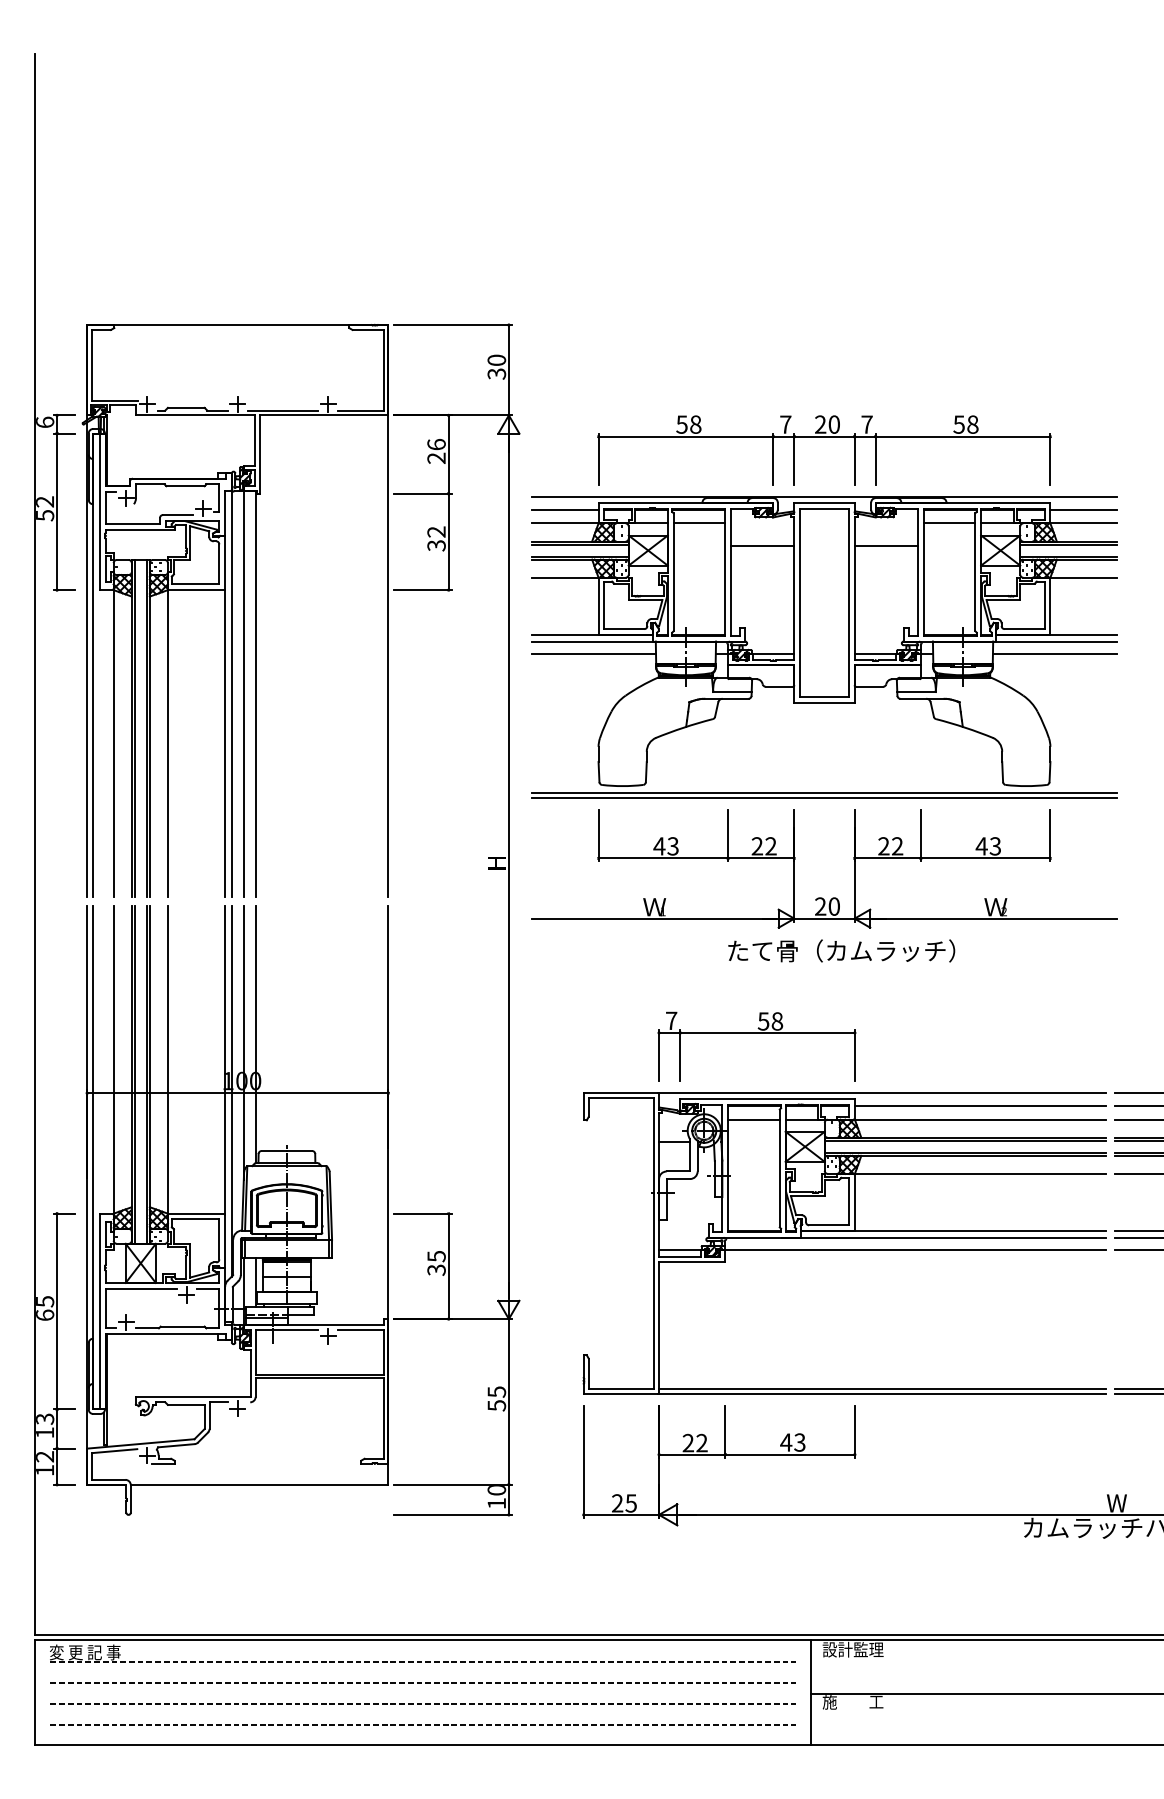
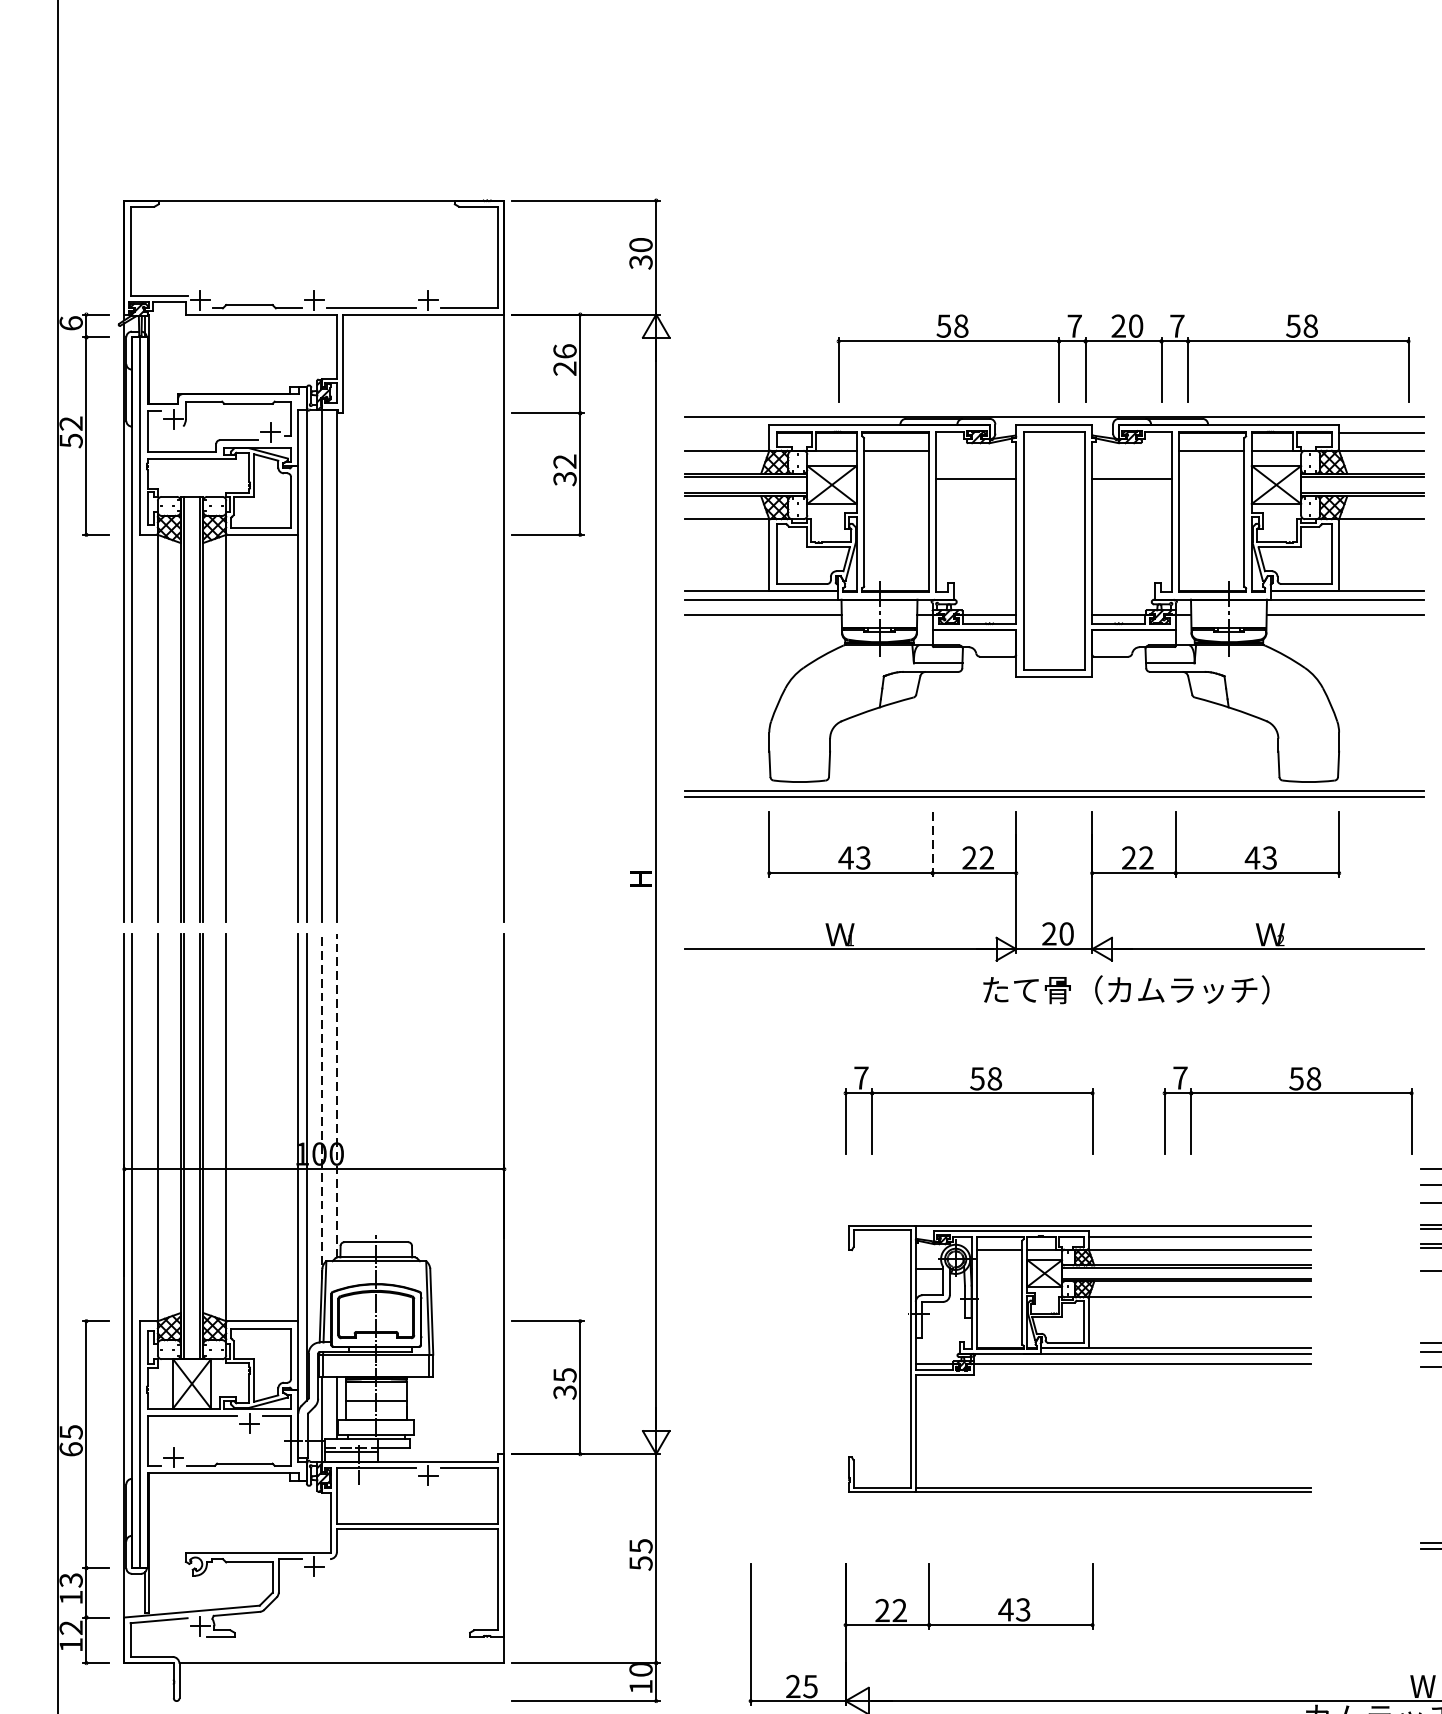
part: (824, 437) -> (1123, 342), moved
line: (564, 509) -> (726, 433), removed
line: (728, 835) -> (933, 844), solid -> dashed
text: (841, 950) -> (1126, 989), moved
part: (1009, 1033) -> (1287, 1093), added
line: (255, 1034) -> (336, 1095), solid -> dashed
line: (243, 1043) -> (321, 1106), solid -> dashed
part: (844, 1243) -> (1079, 1358), size x0.7

